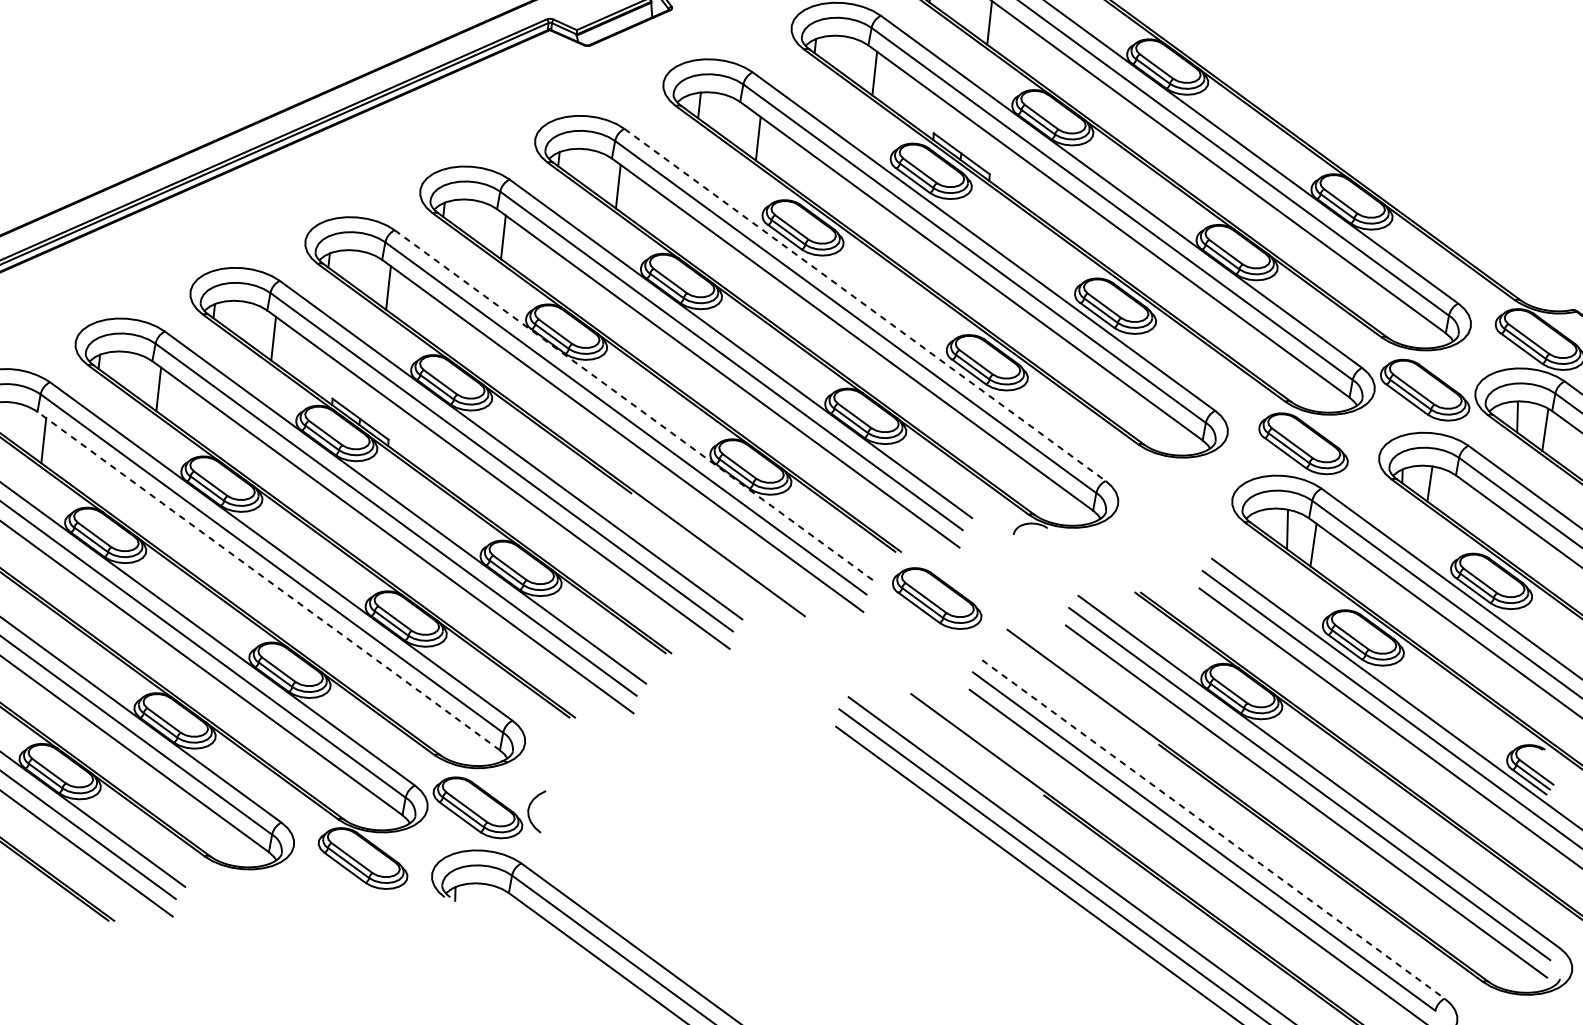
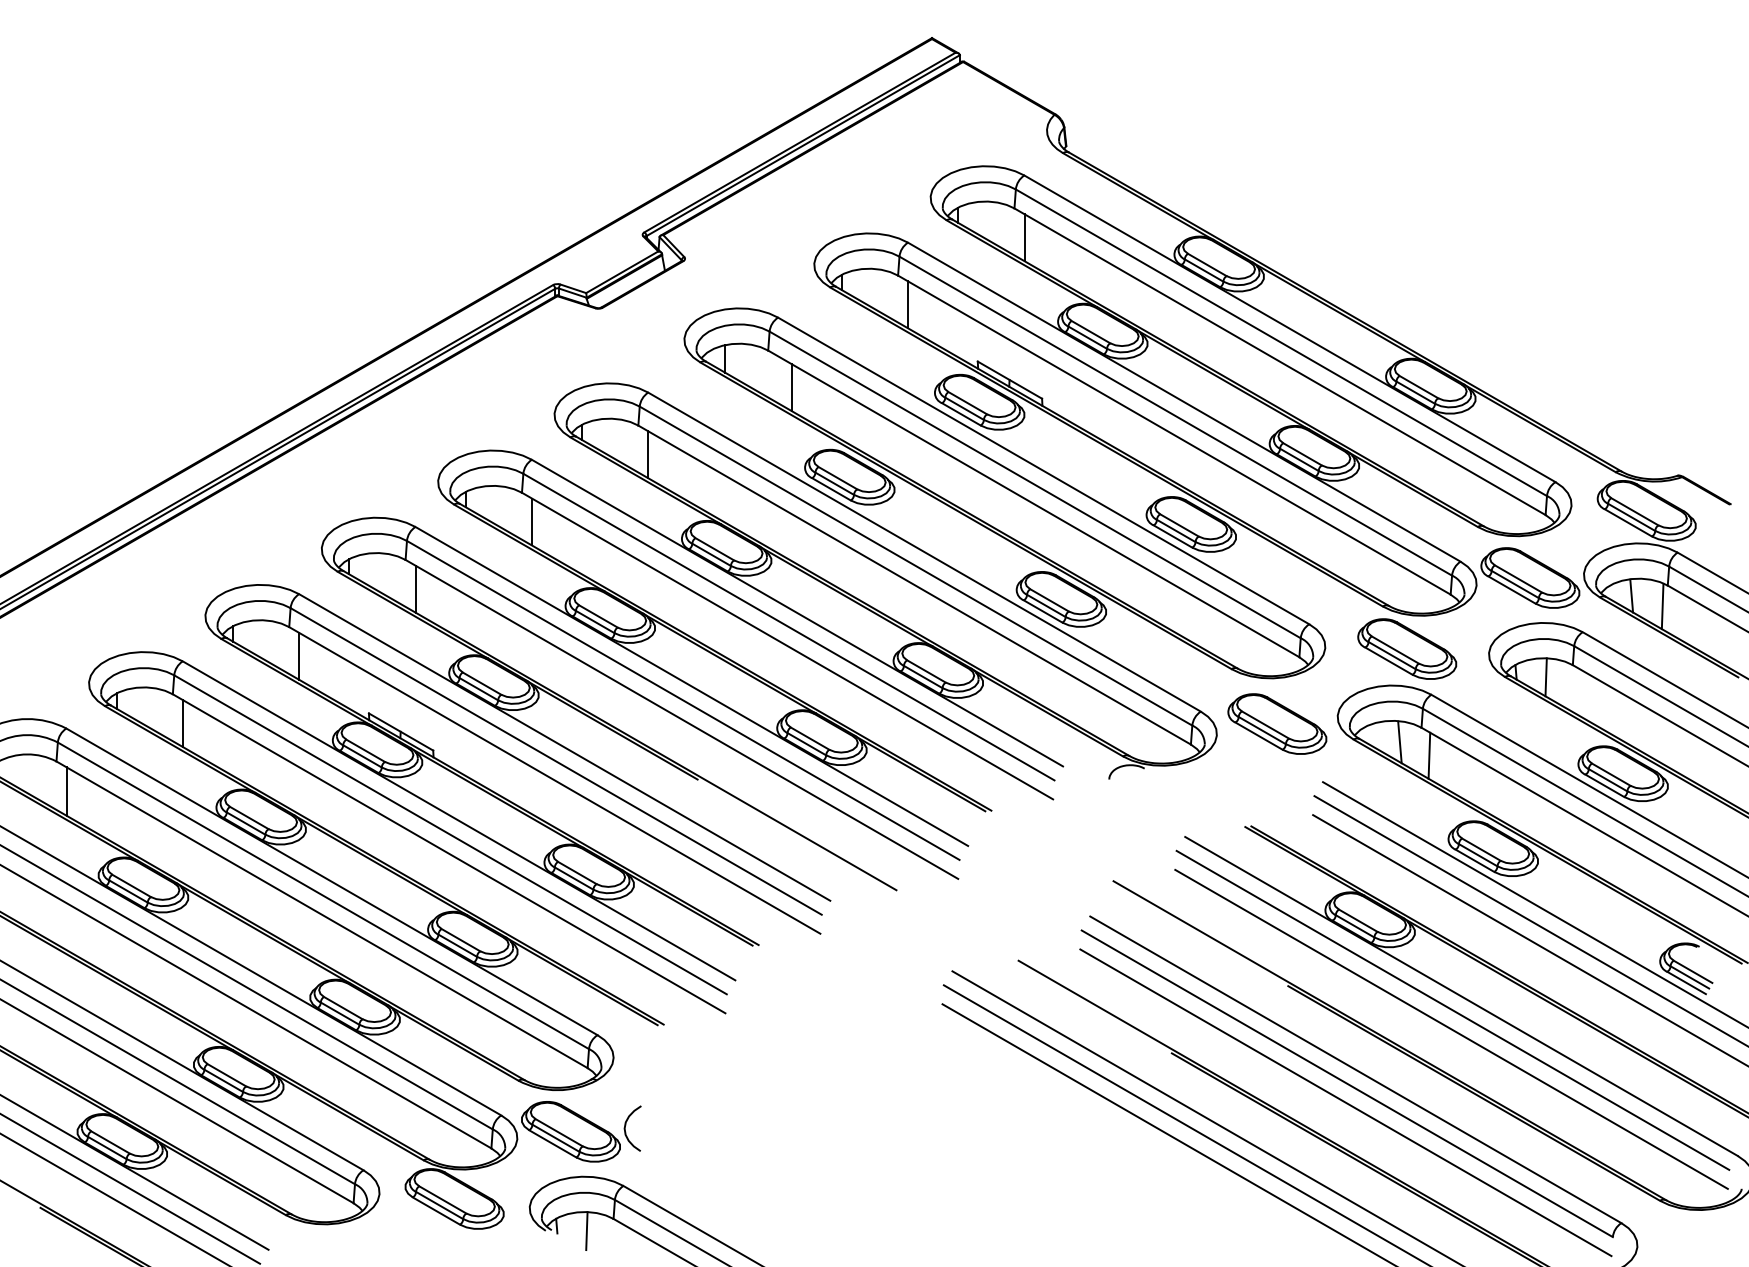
line: (865, 305) -> (925, 552), dashed -> solid
line: (635, 406) -> (692, 686), dashed -> solid
line: (269, 580) -> (322, 914), dashed -> solid
part: (937, 597) -> (1277, 723), moved
line: (1213, 829) -> (1355, 1069), dashed -> solid
line: (482, 901) -> (586, 1231), added

